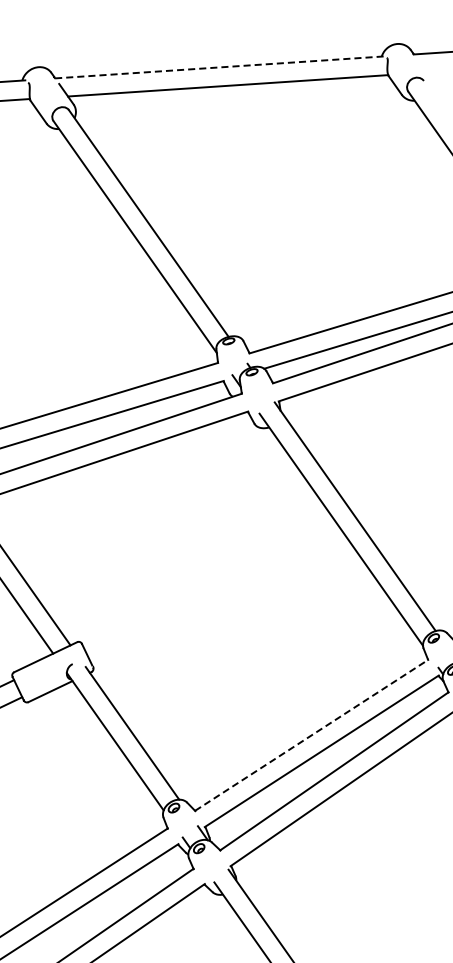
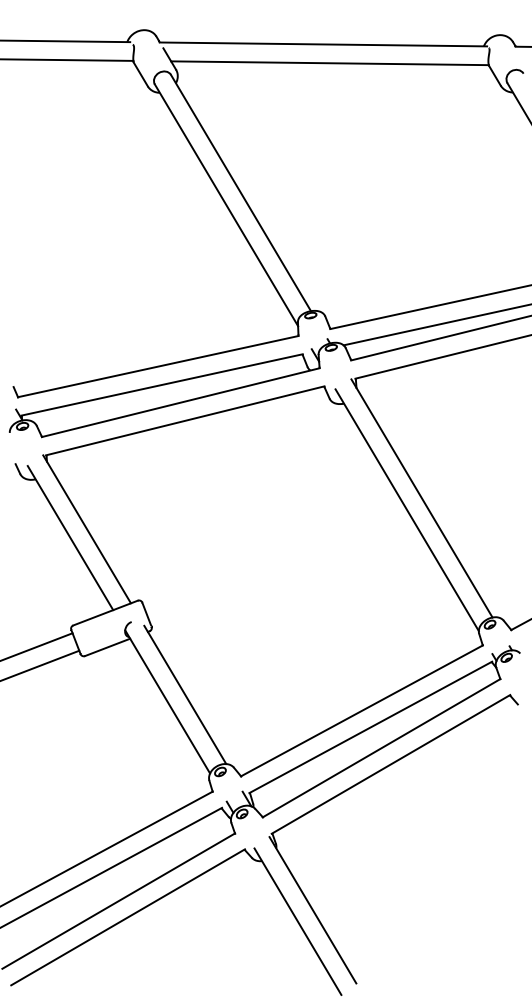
line: (220, 67) -> (323, 44), dashed -> solid
line: (312, 734) -> (362, 710), dashed -> solid

